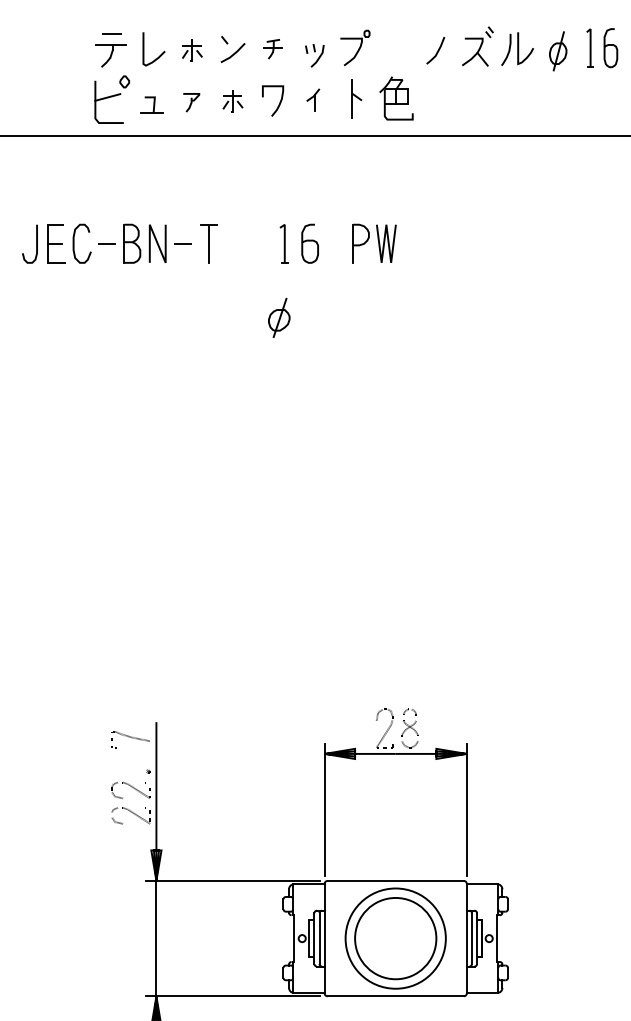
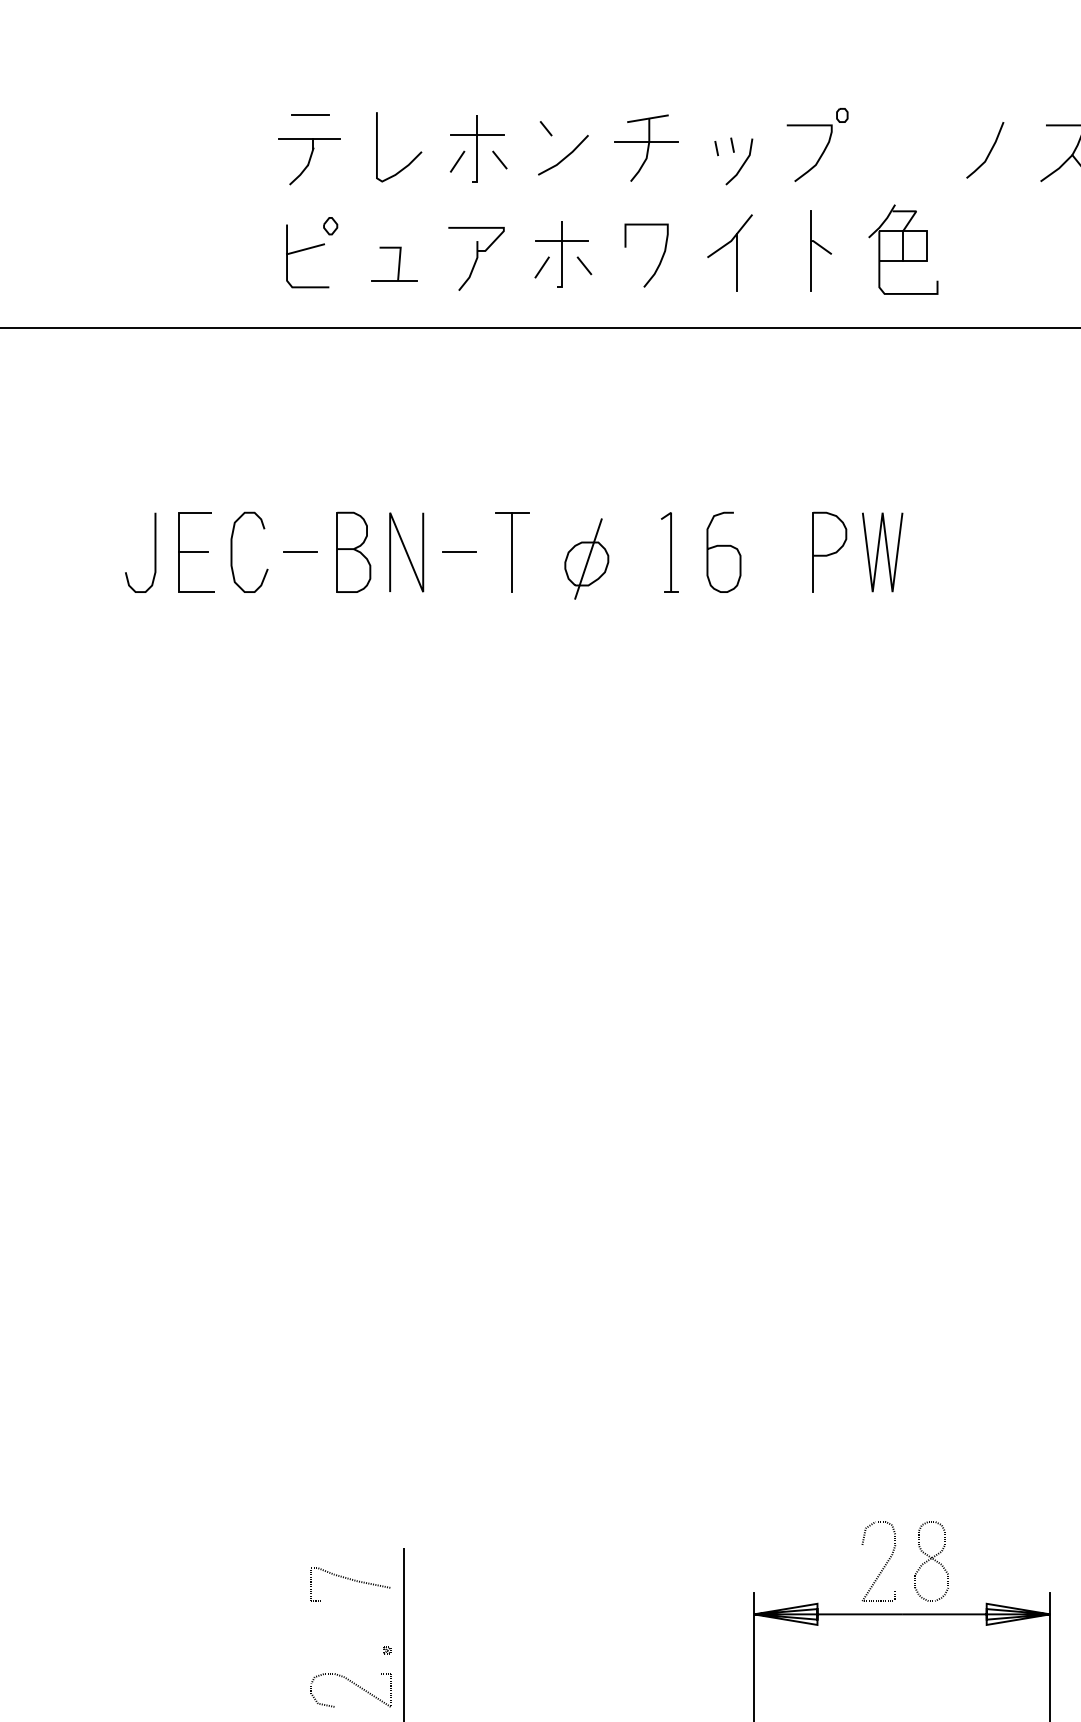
part: (272, 48) -> (645, 145), size x1.67
part: (192, 50) -> (479, 150), size x1.43
part: (112, 99) -> (312, 252), size x0.71
part: (313, 99) -> (730, 252), size x1.67
part: (232, 100) -> (562, 254), size x1.43
part: (191, 102) -> (476, 258), size x1.67
part: (279, 317) -> (587, 558), moved

